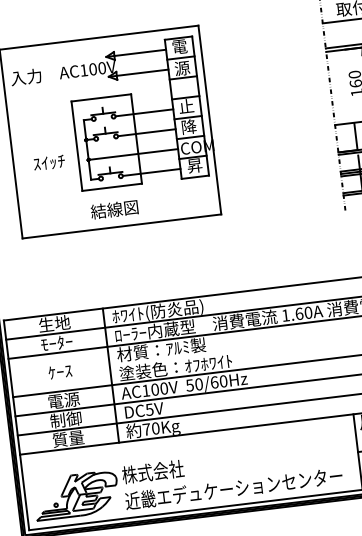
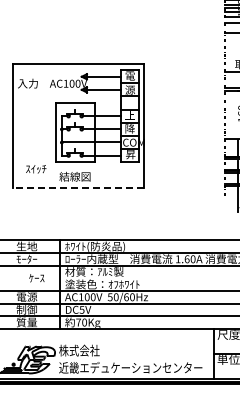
text: (49, 163) -> (36, 169), moved
line: (122, 226) -> (78, 188), solid -> dashed
text: (59, 372) -> (36, 278), moved

